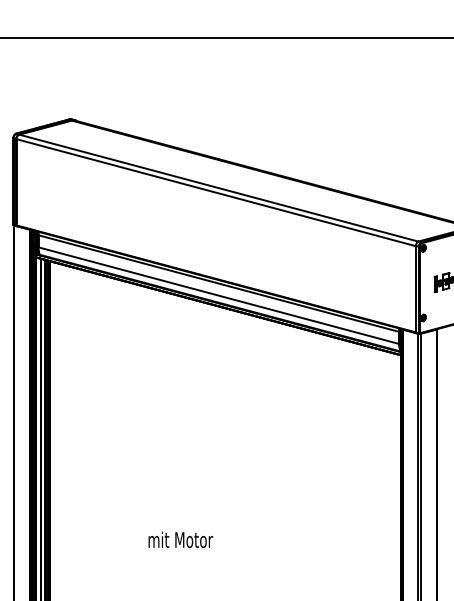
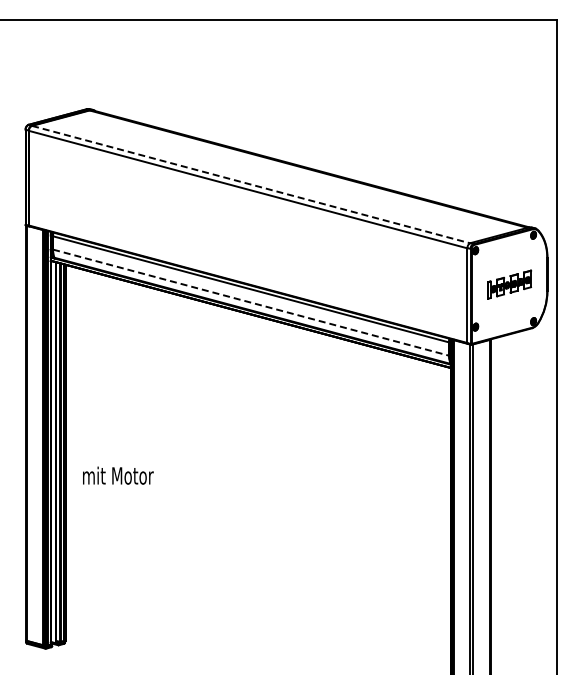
line: (219, 188) -> (251, 184), solid -> dashed
line: (219, 295) -> (251, 302), solid -> dashed
text: (180, 539) -> (118, 475), moved

